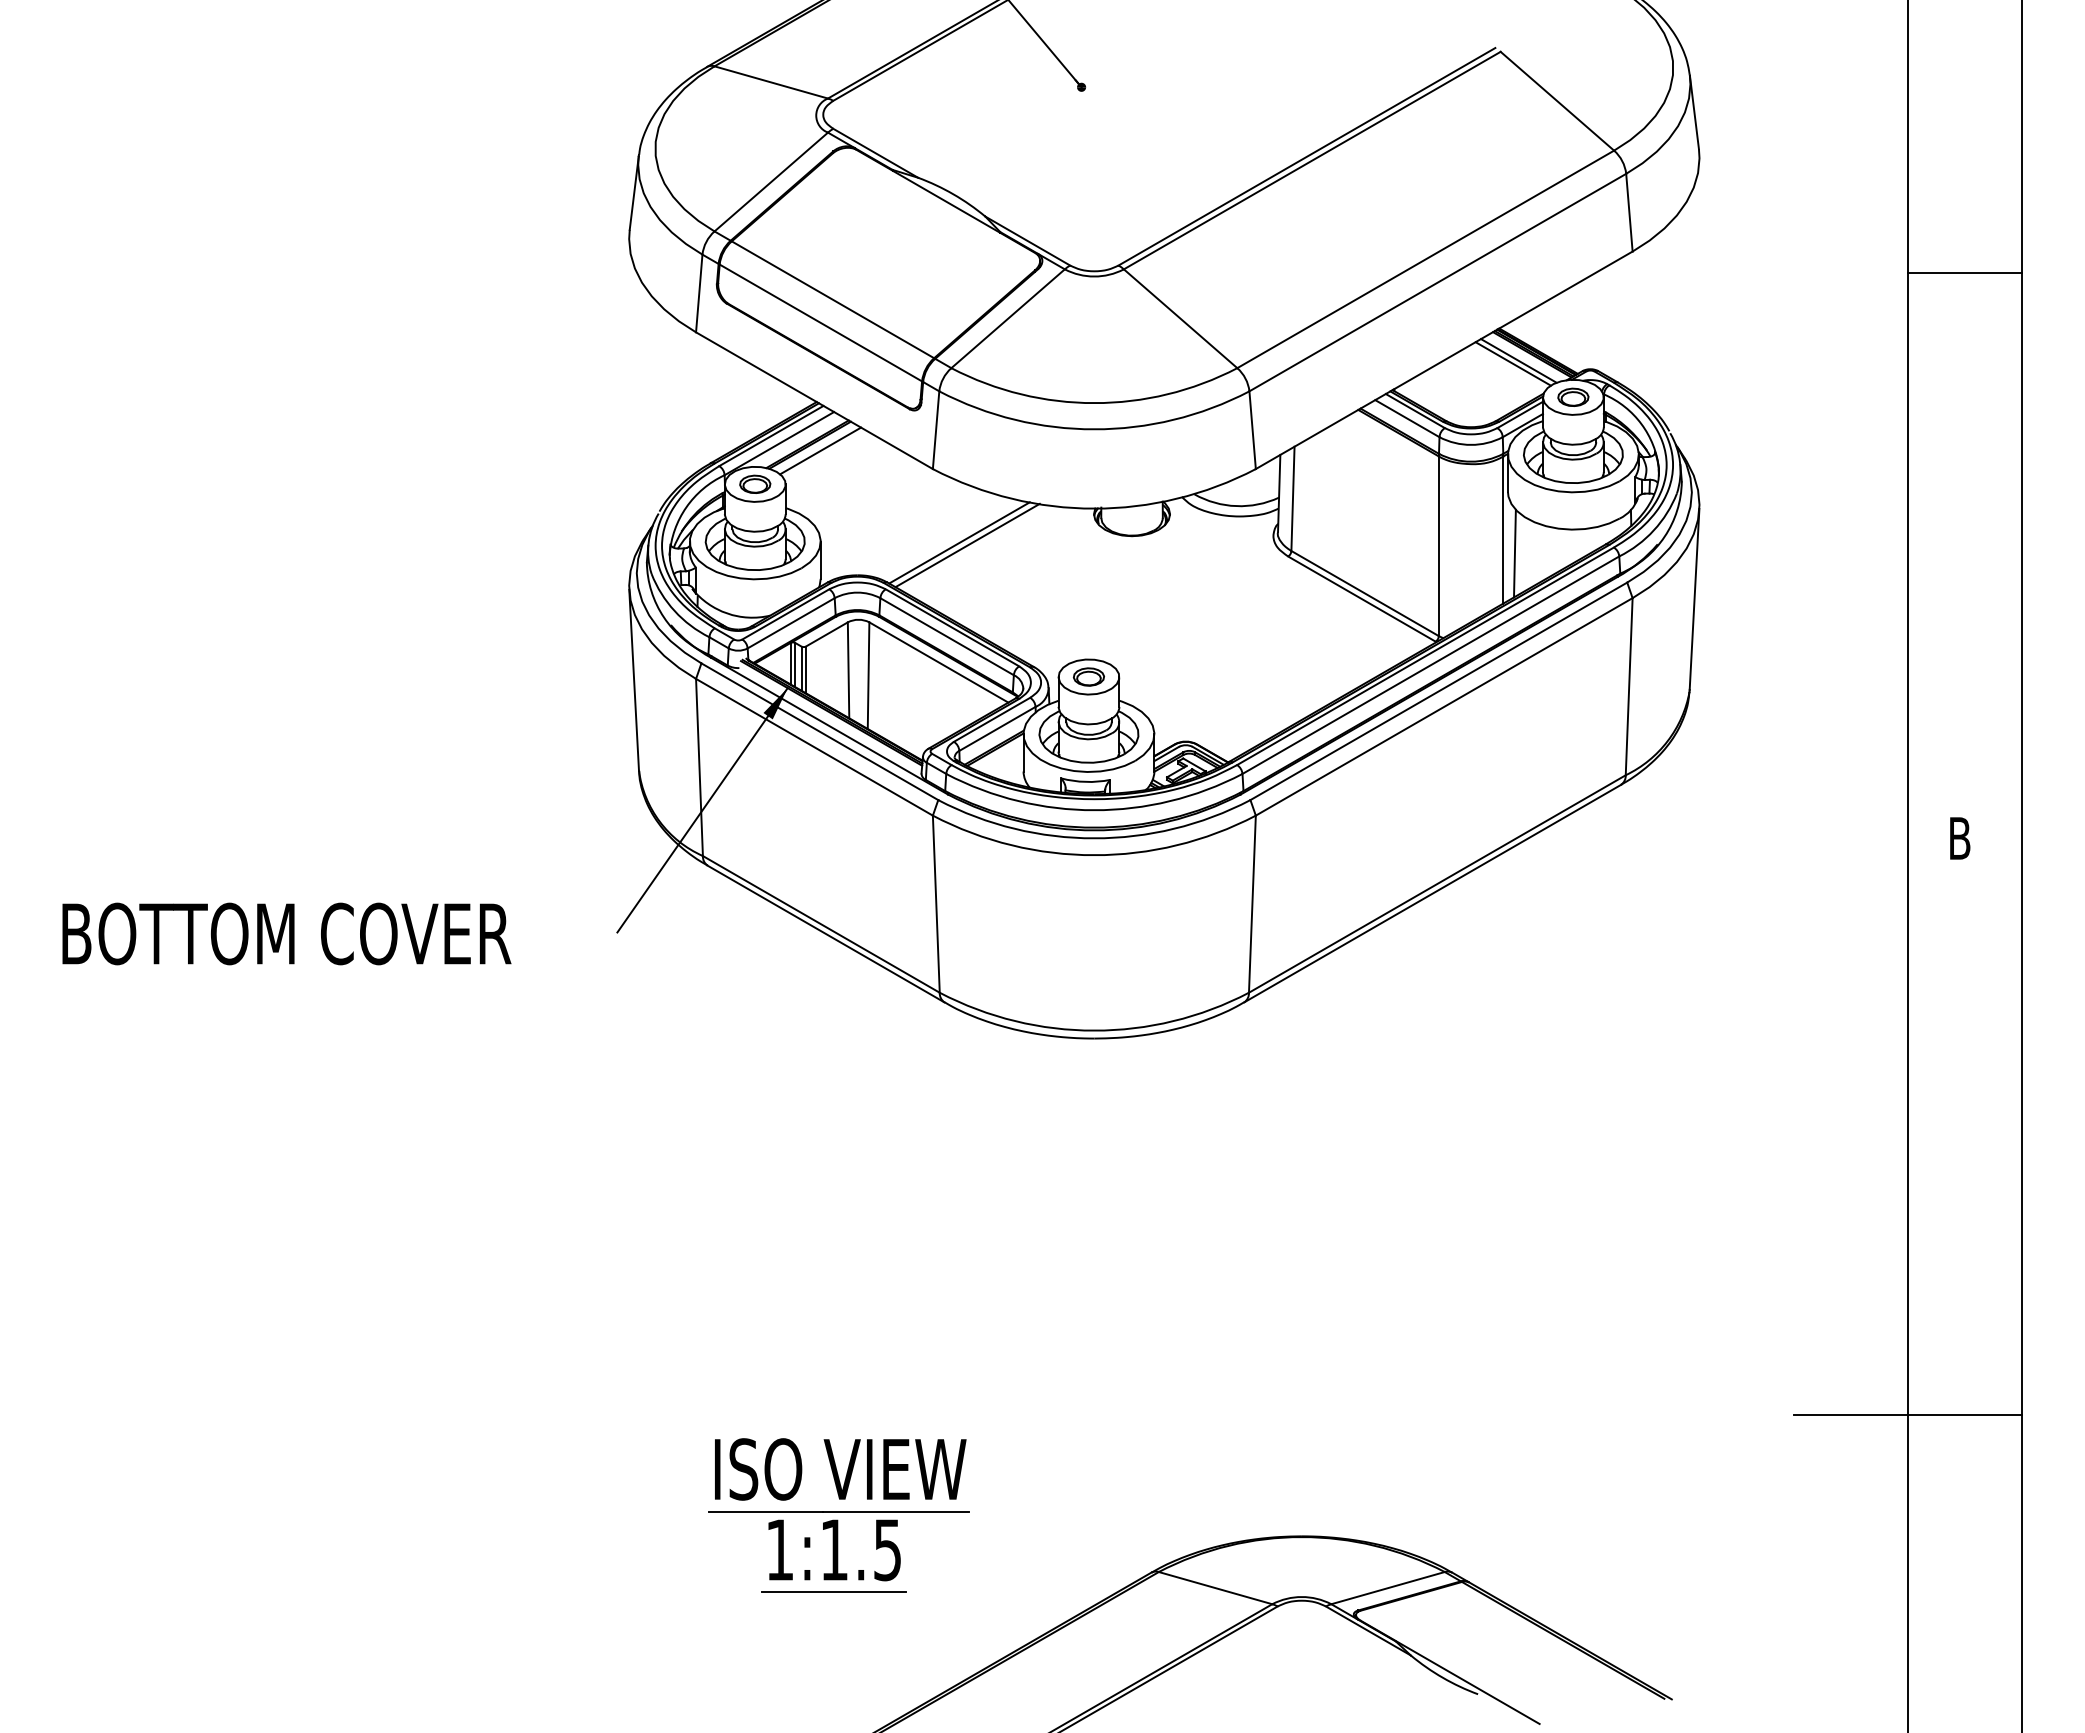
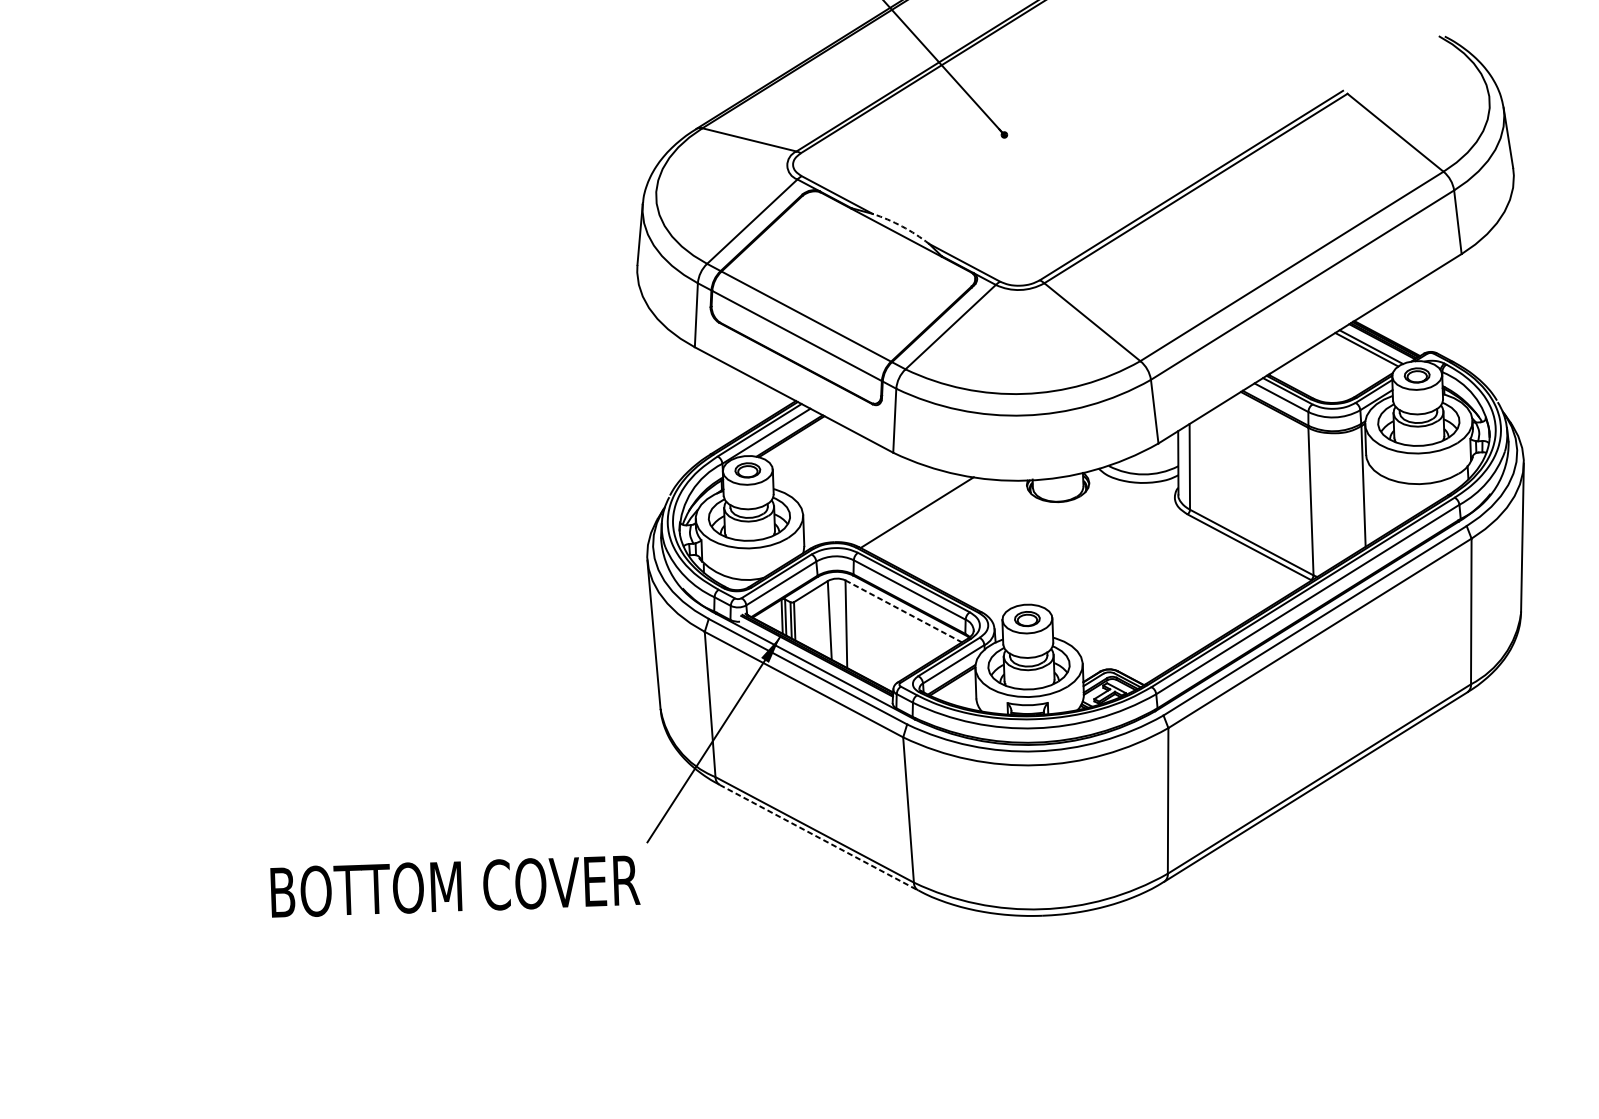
arc: (953, 194) -> (902, 226), solid -> dashed
line: (820, 450) -> (800, 440), removed
line: (967, 545) -> (923, 514), removed
line: (1514, 553) -> (1373, 505), removed
line: (939, 662) -> (904, 611), solid -> dashed
text: (286, 933) -> (455, 886), moved
line: (826, 934) -> (819, 838), solid -> dashed

